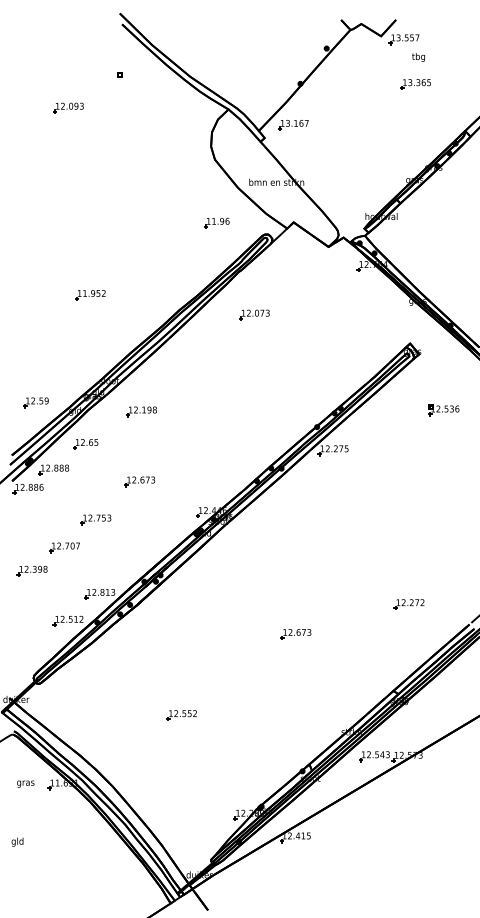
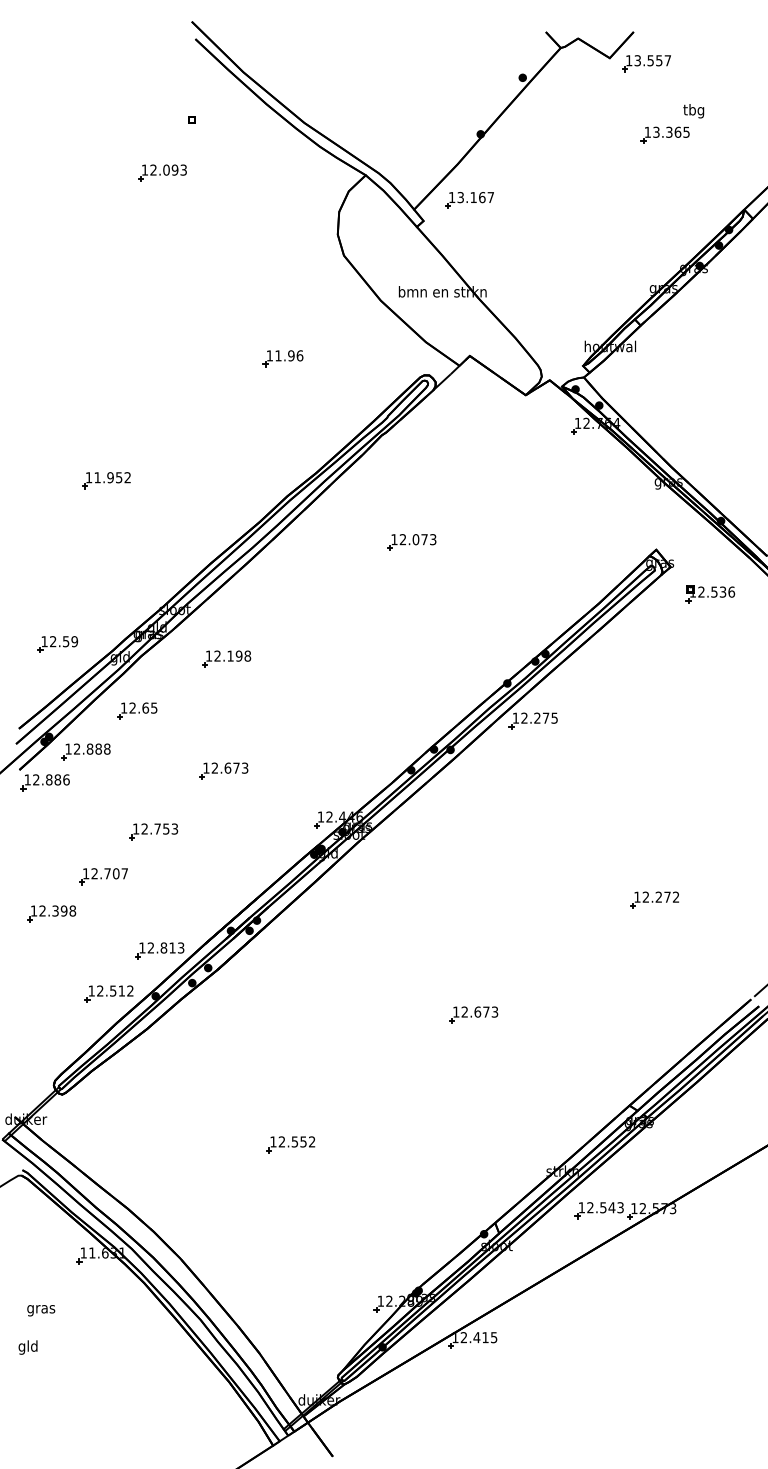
text: (418, 57) -> (693, 111), moved
part: (68, 107) -> (162, 172), moved
part: (216, 222) -> (282, 357), moved
part: (90, 295) -> (106, 480), moved
part: (254, 314) -> (412, 541), moved
part: (443, 410) -> (709, 594), moved
part: (408, 604) -> (653, 900), moved
text: (25, 783) -> (40, 1309), moved

